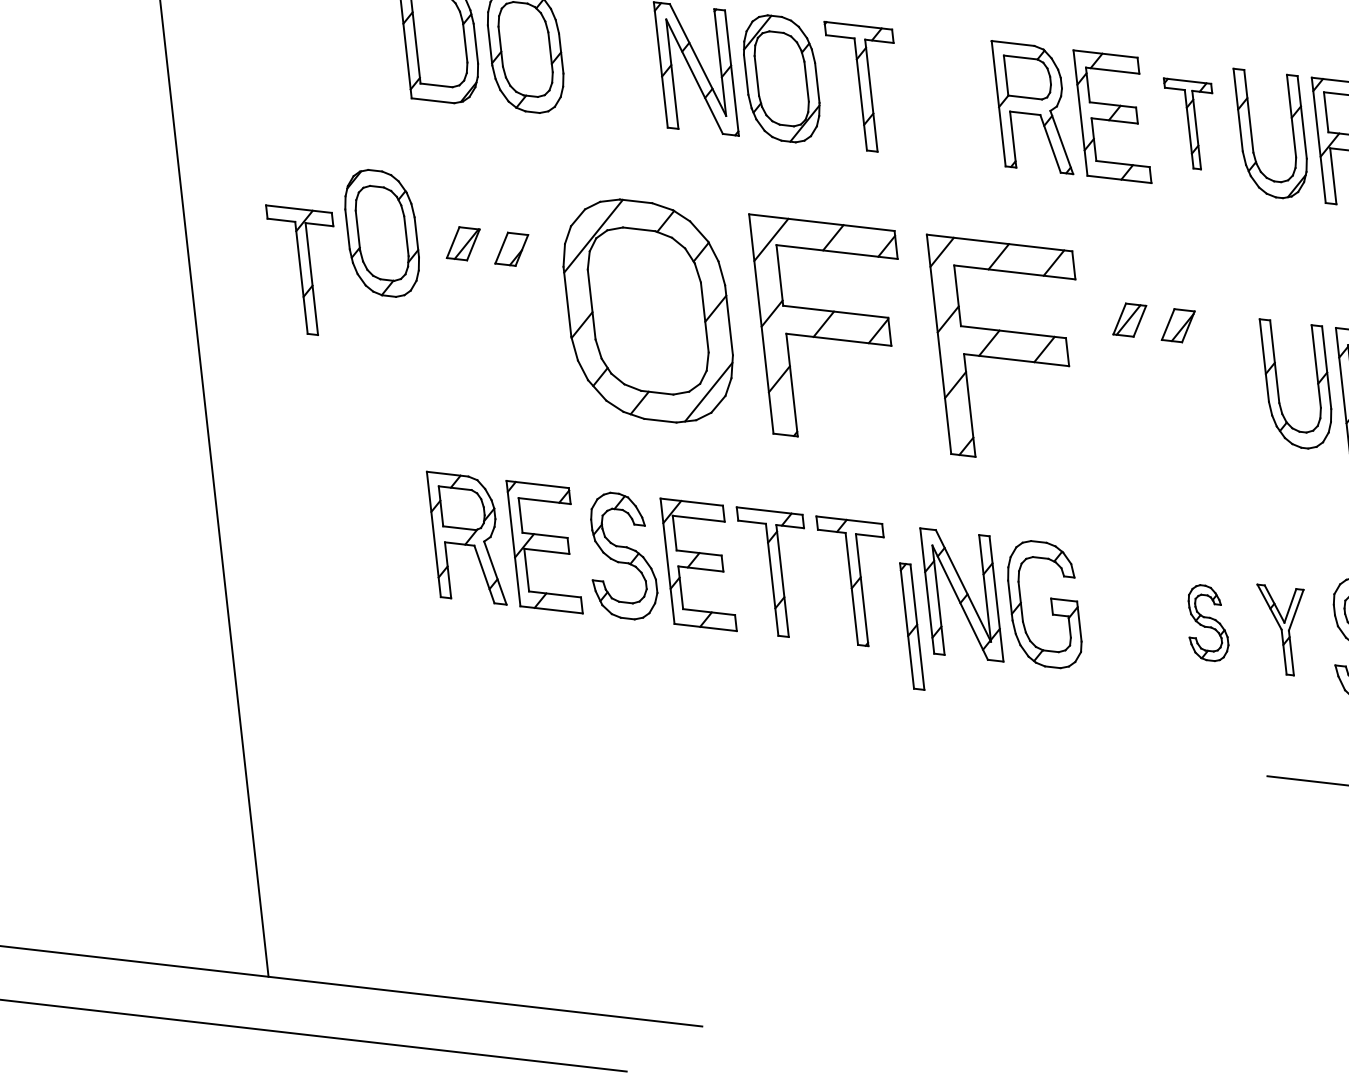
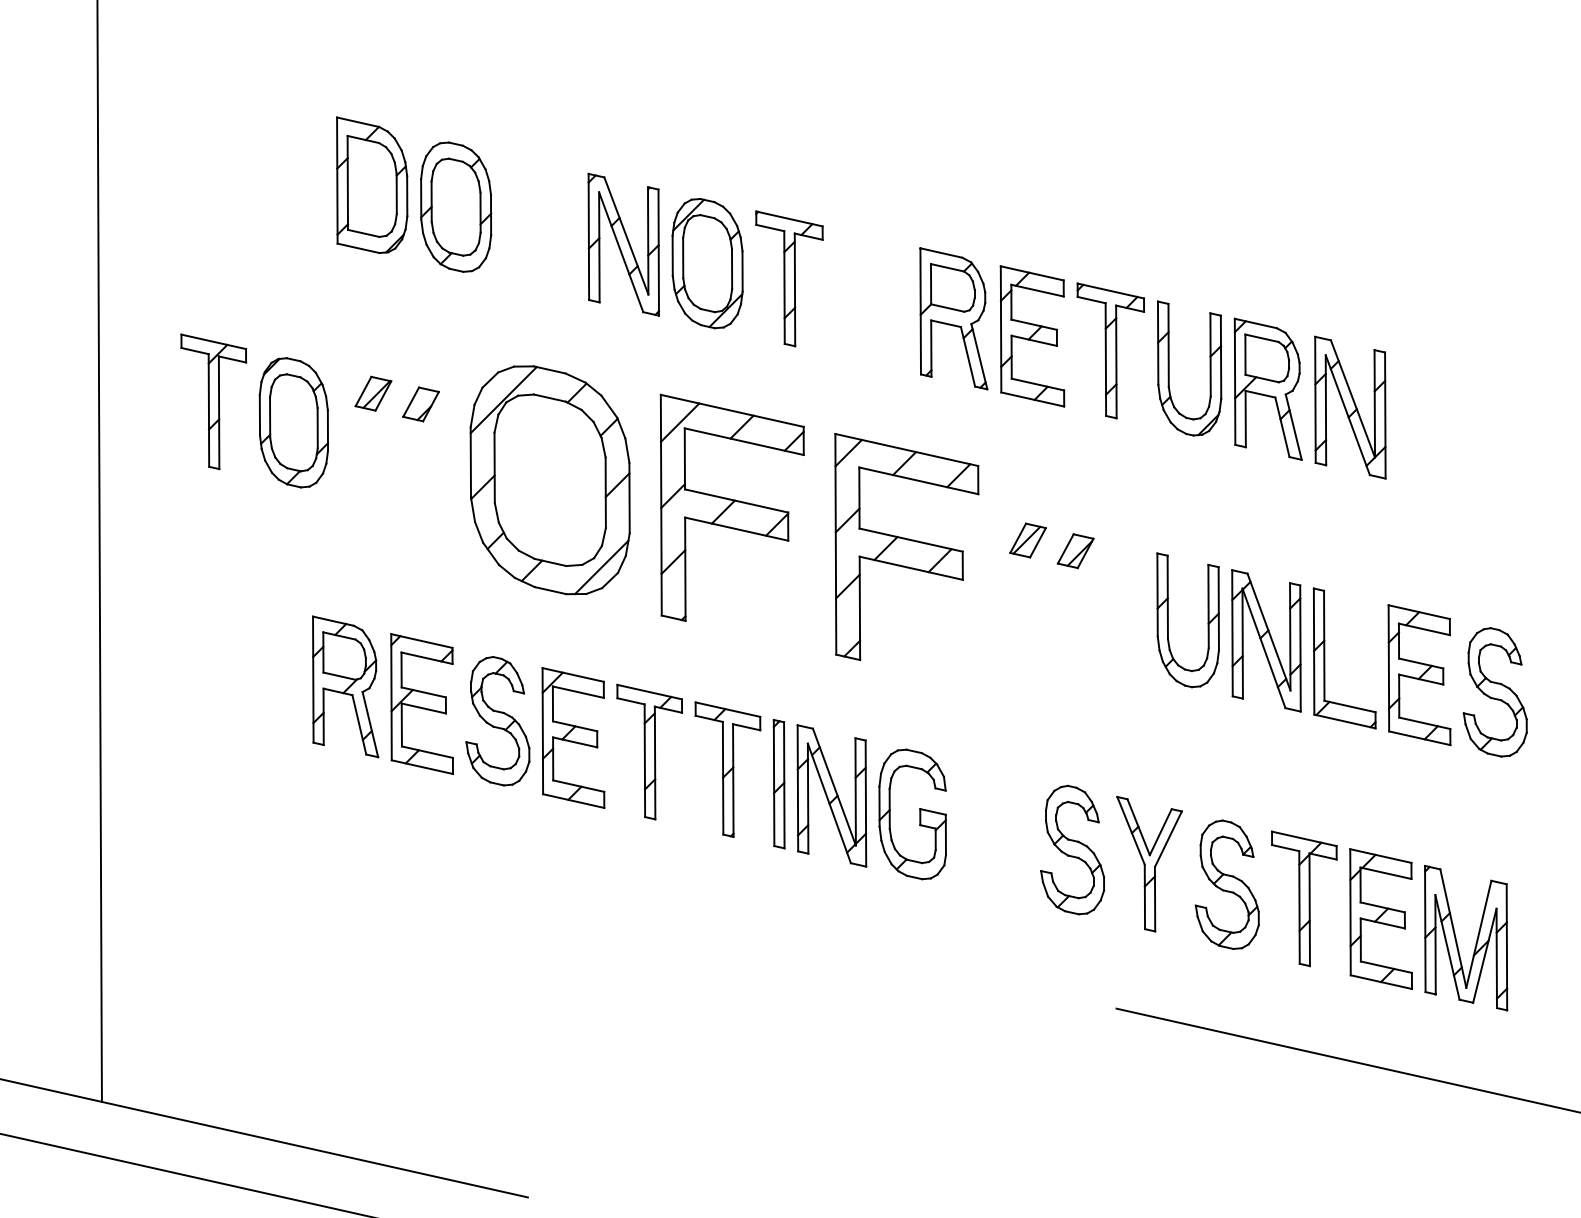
part: (1191, 122) -> (1110, 350), size x1.43
part: (381, 233) -> (293, 422), moved
part: (1206, 622) -> (1072, 849), size x1.67
part: (911, 627) -> (778, 784), moved
part: (1284, 628) -> (1149, 863), size x1.43

